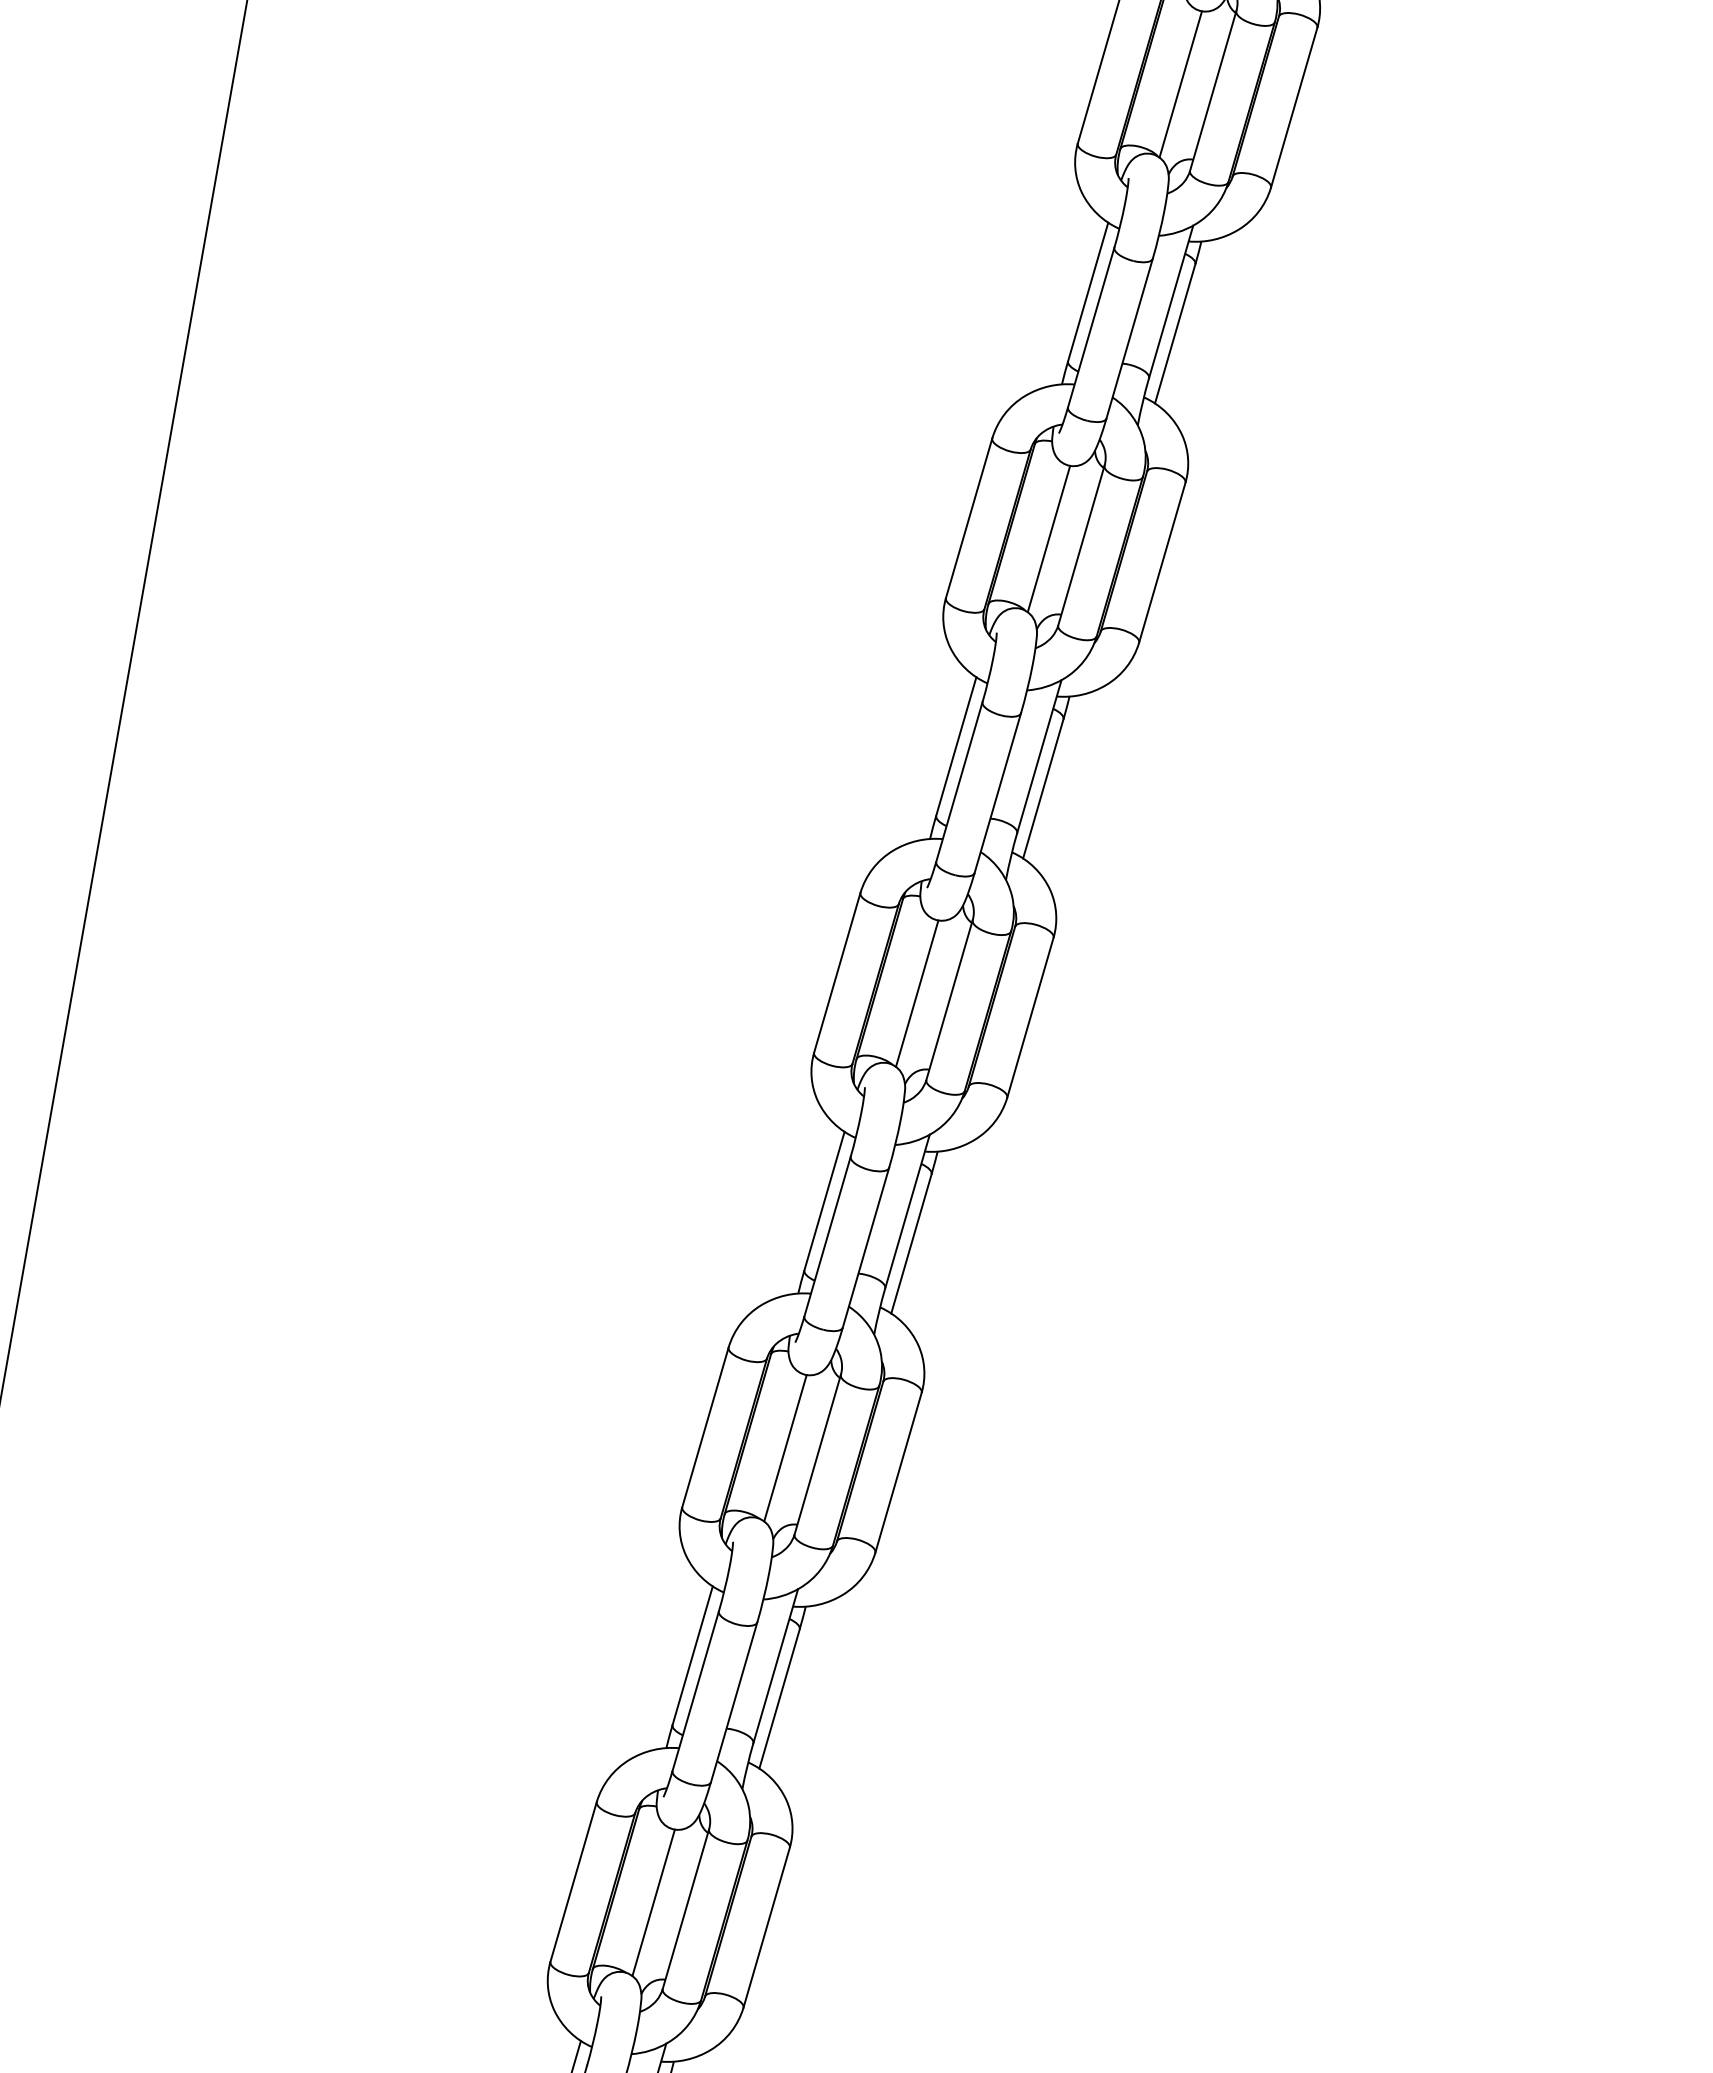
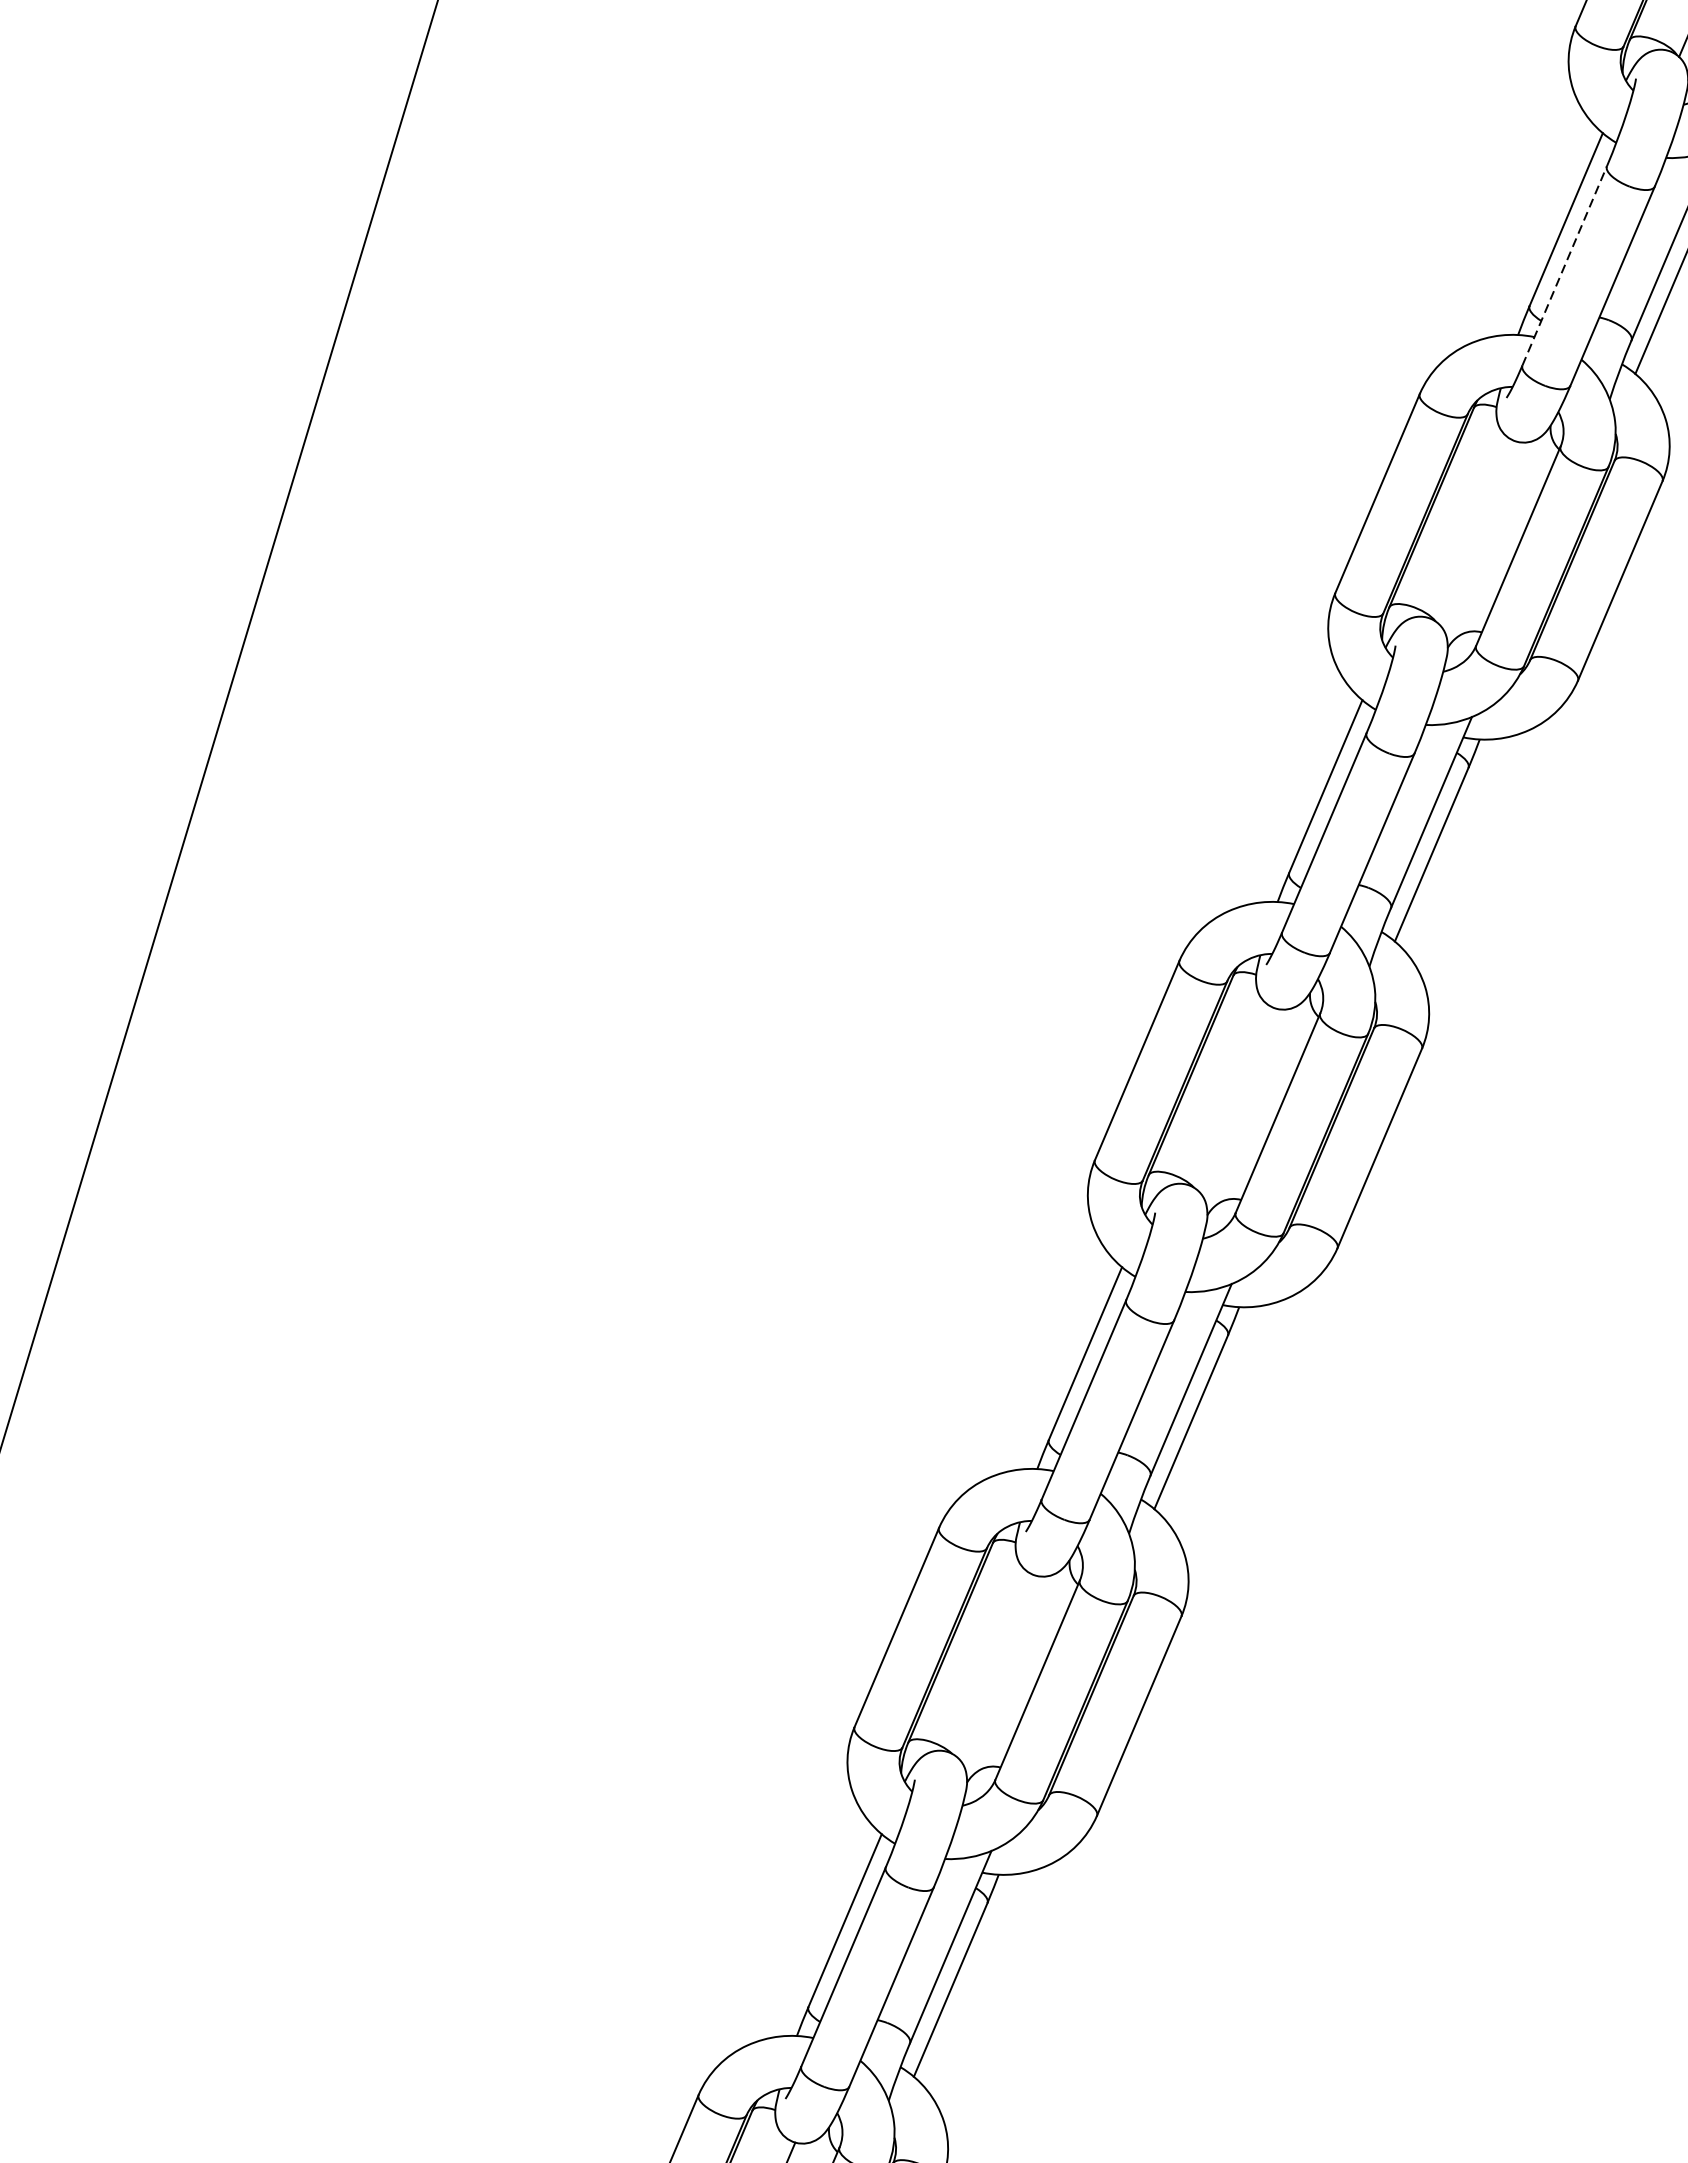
line: (1091, 326) -> (1565, 264), solid -> dashed
line: (1048, 538) -> (1476, 531), removed
line: (916, 993) -> (1236, 1099), removed
line: (785, 1448) -> (996, 1667), removed

